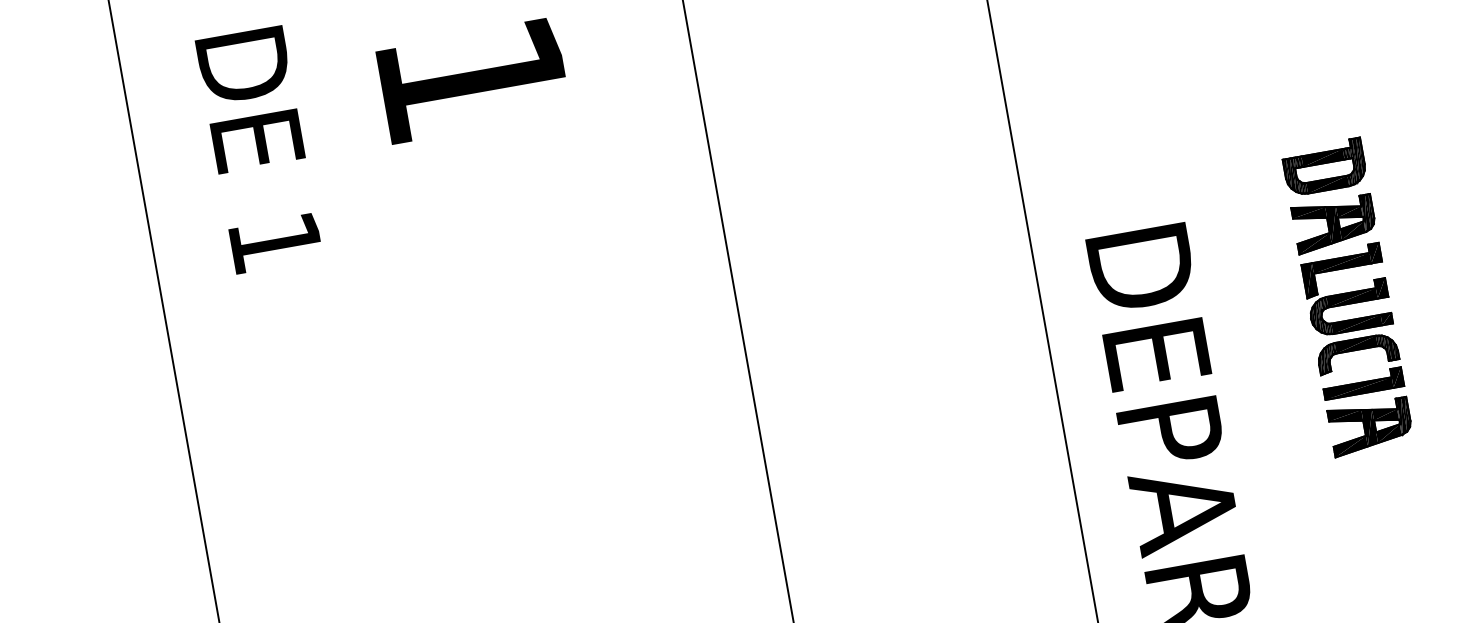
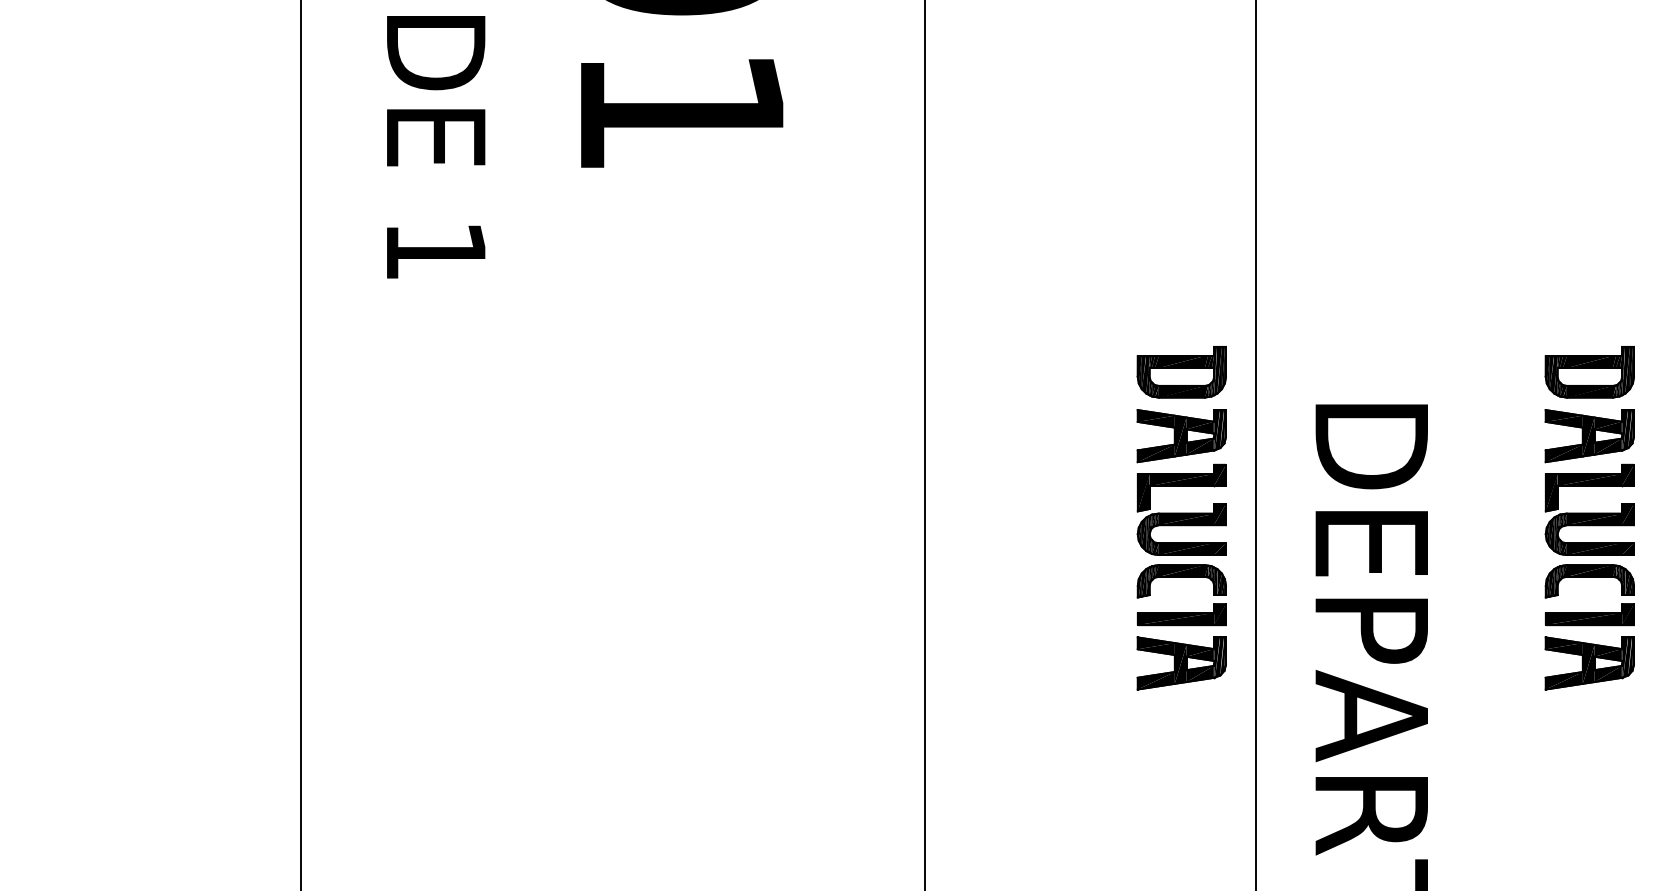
part: (983, 362) -> (1181, 518), added

